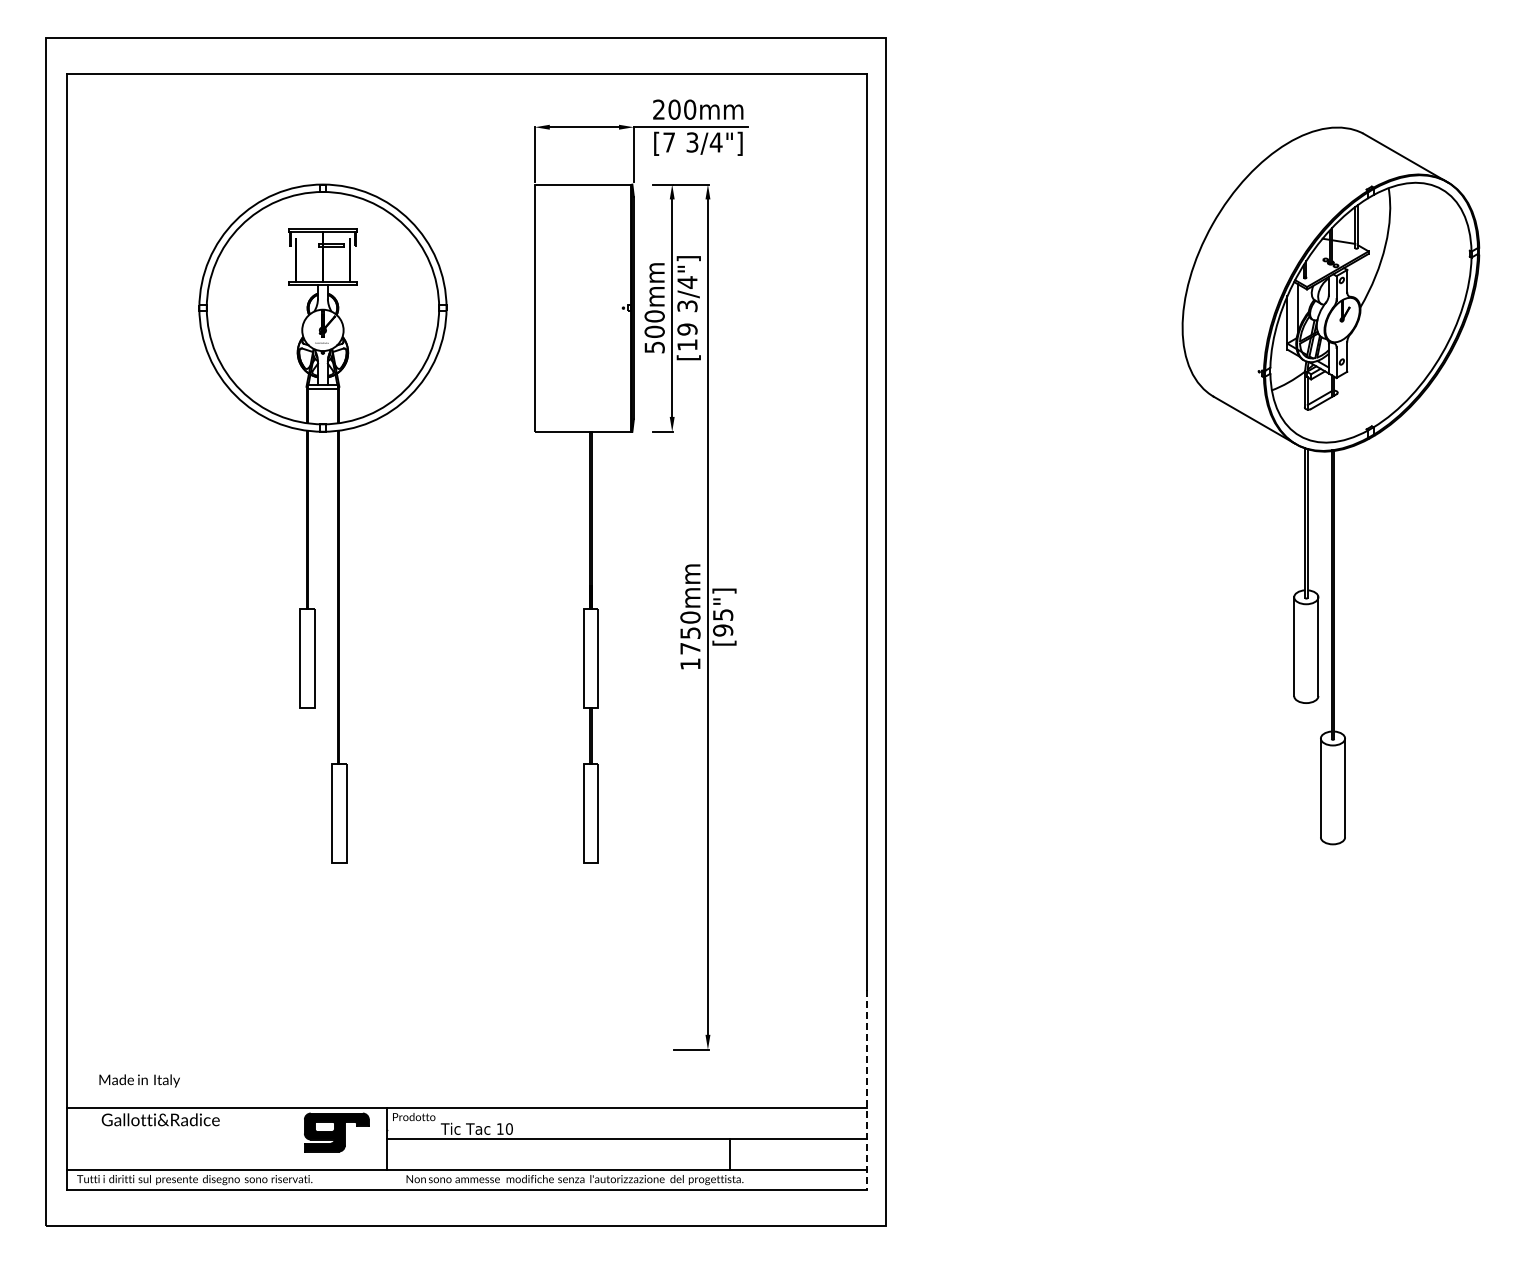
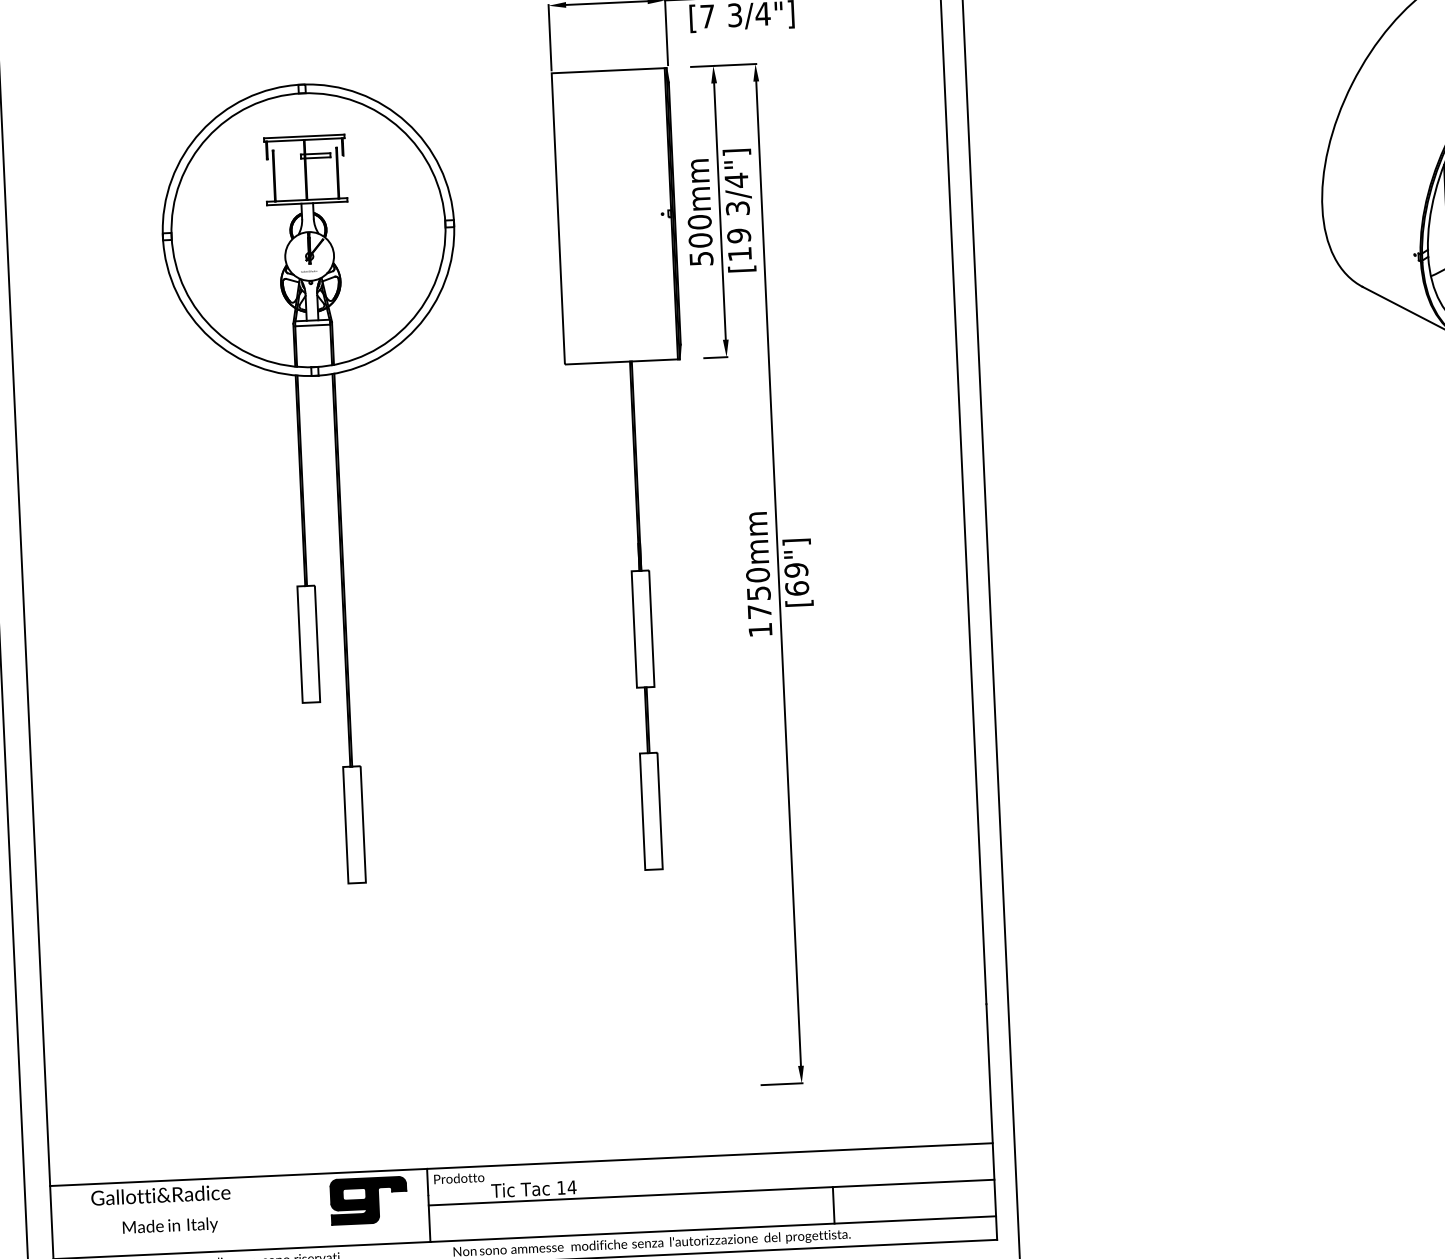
text: (723, 622) -> (797, 579), [95"] -> [69"]
text: (139, 1080) -> (170, 1226), moved
line: (867, 1090) -> (991, 1122), dashed -> solid
text: (509, 1128) -> (572, 1186), 10 -> 14

